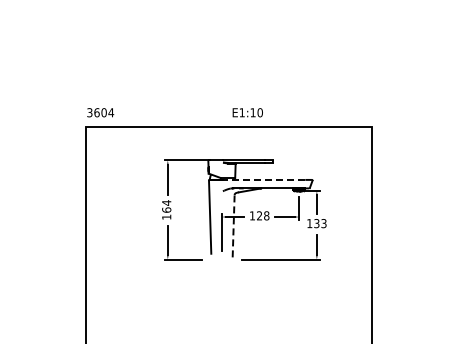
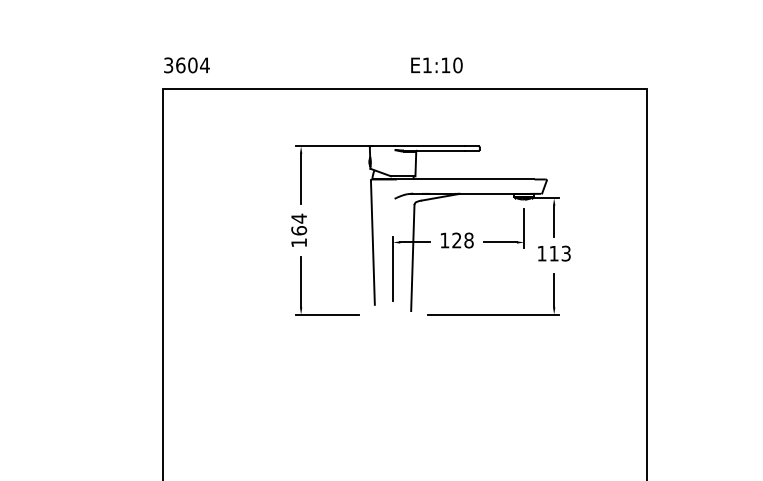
line: (264, 179) -> (465, 178), dashed -> solid
text: (316, 223) -> (553, 253), 133 -> 113
line: (233, 225) -> (412, 256), dashed -> solid

